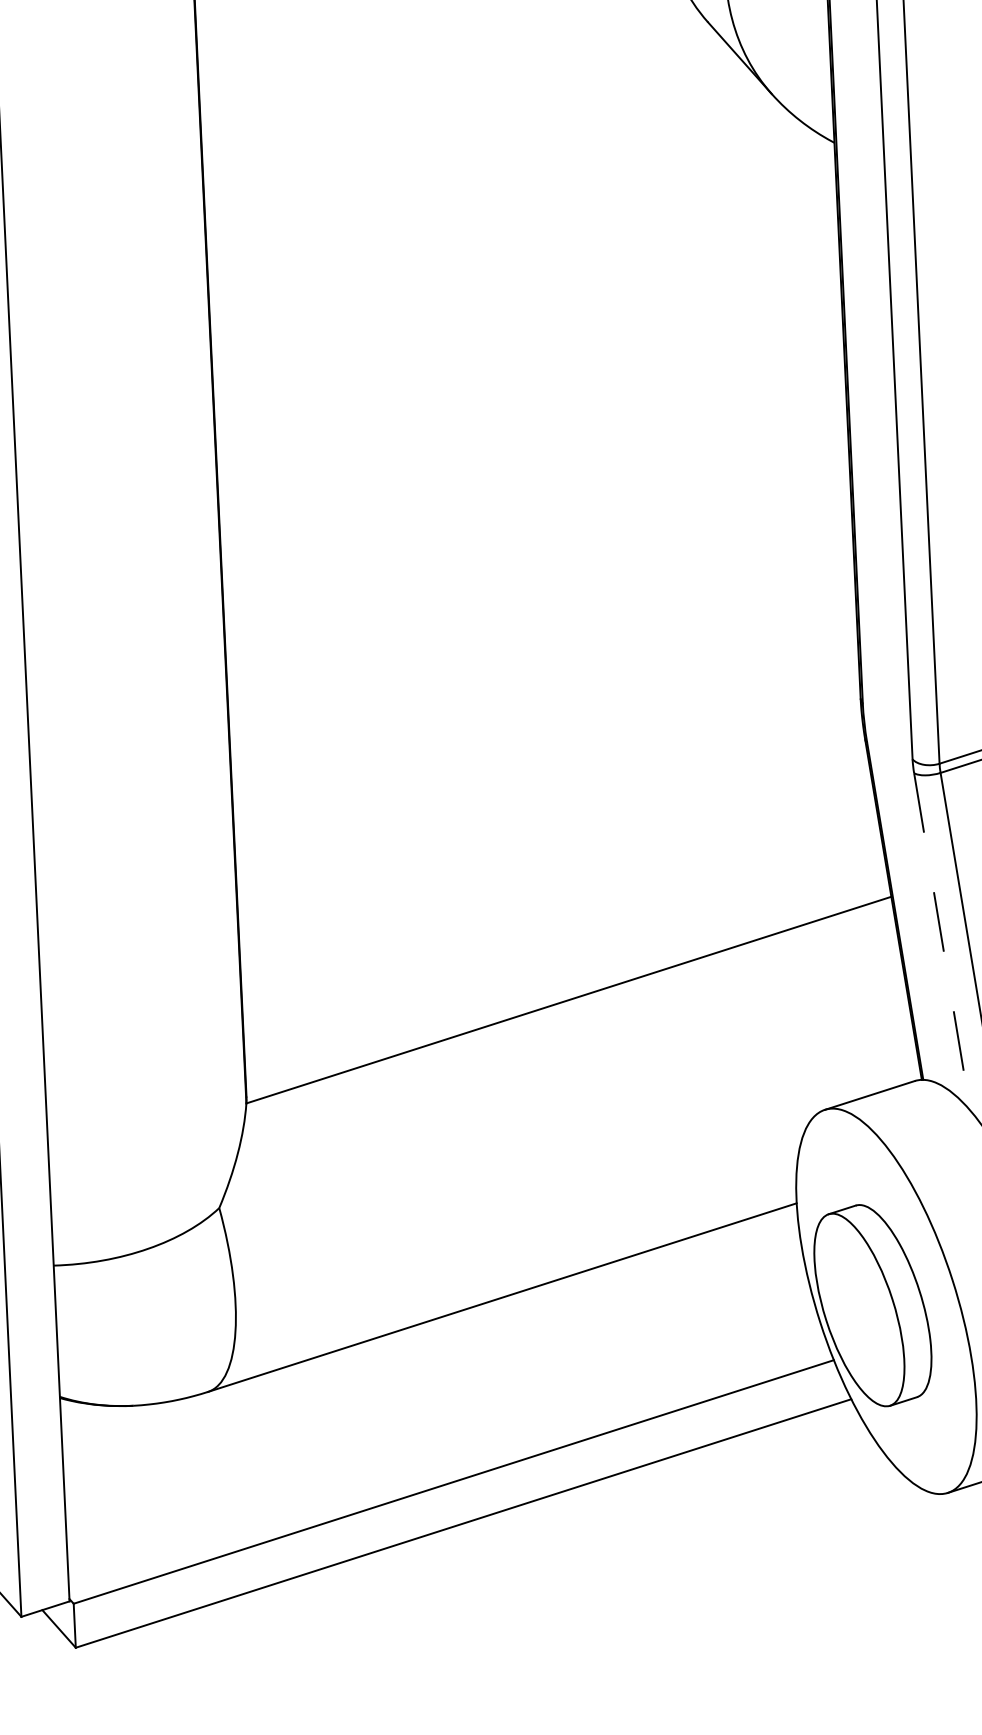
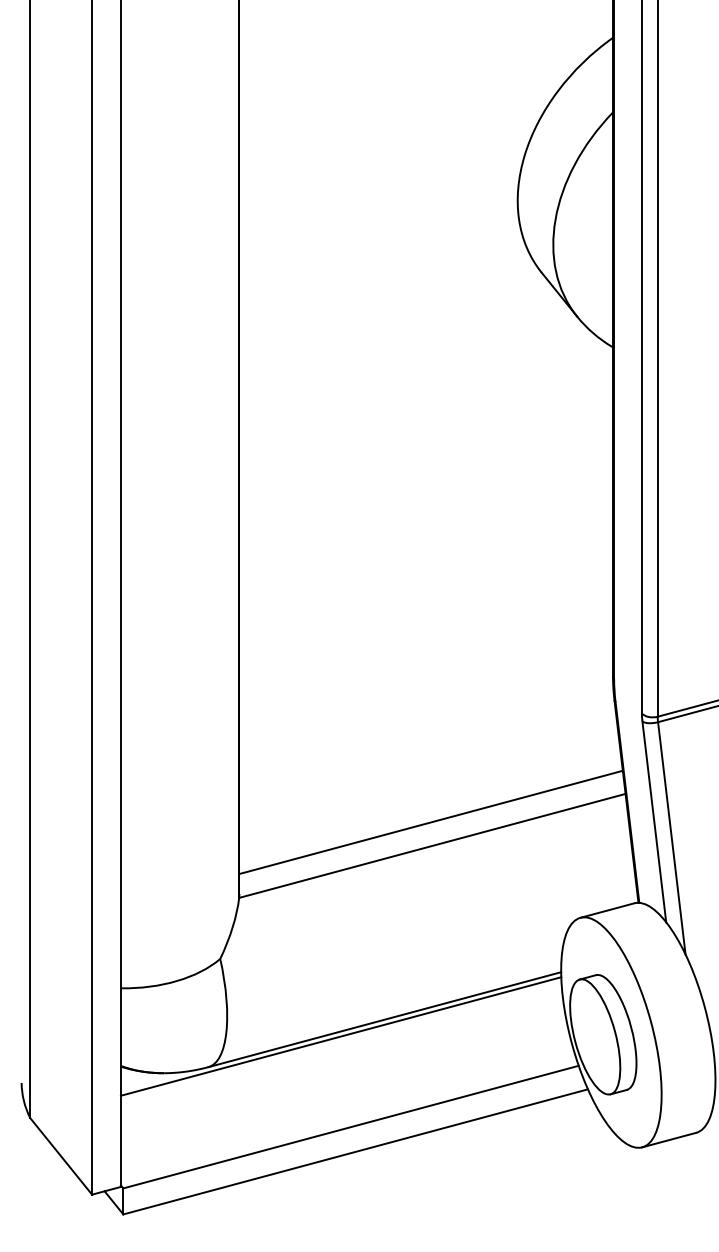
line: (942, 942) -> (654, 822), dashed -> solid
line: (563, 960) -> (430, 822), added
line: (428, 1329) -> (340, 1036), added

